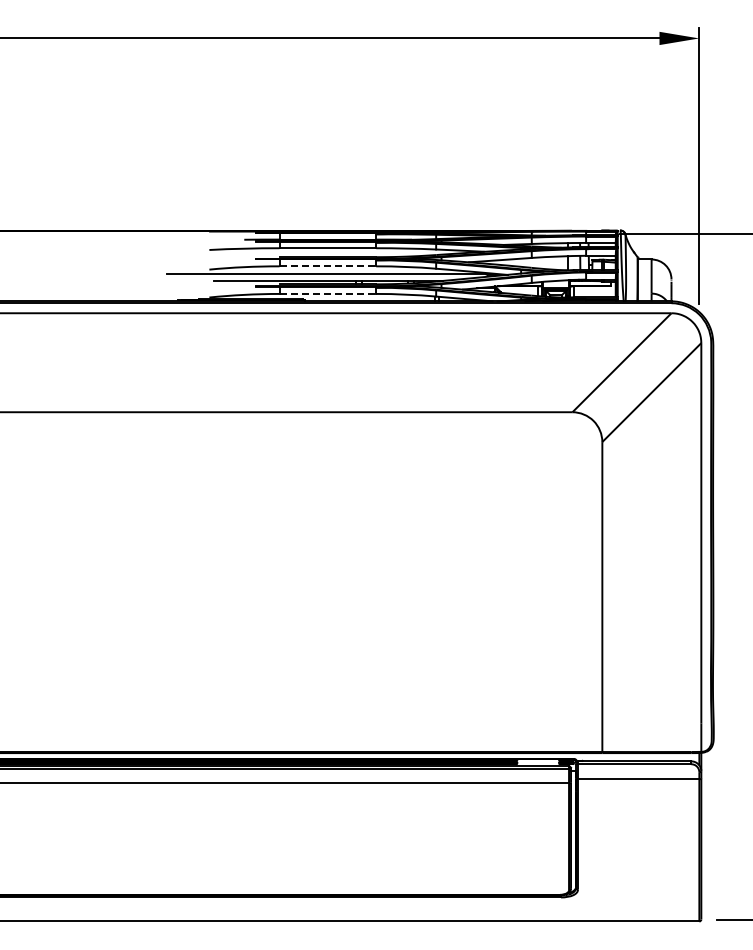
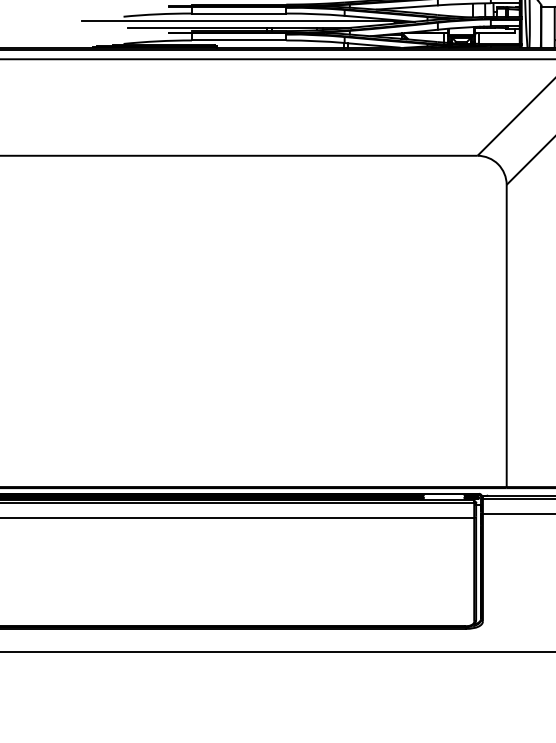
line: (328, 266) -> (239, 13), dashed -> solid
line: (328, 293) -> (239, 40), dashed -> solid

